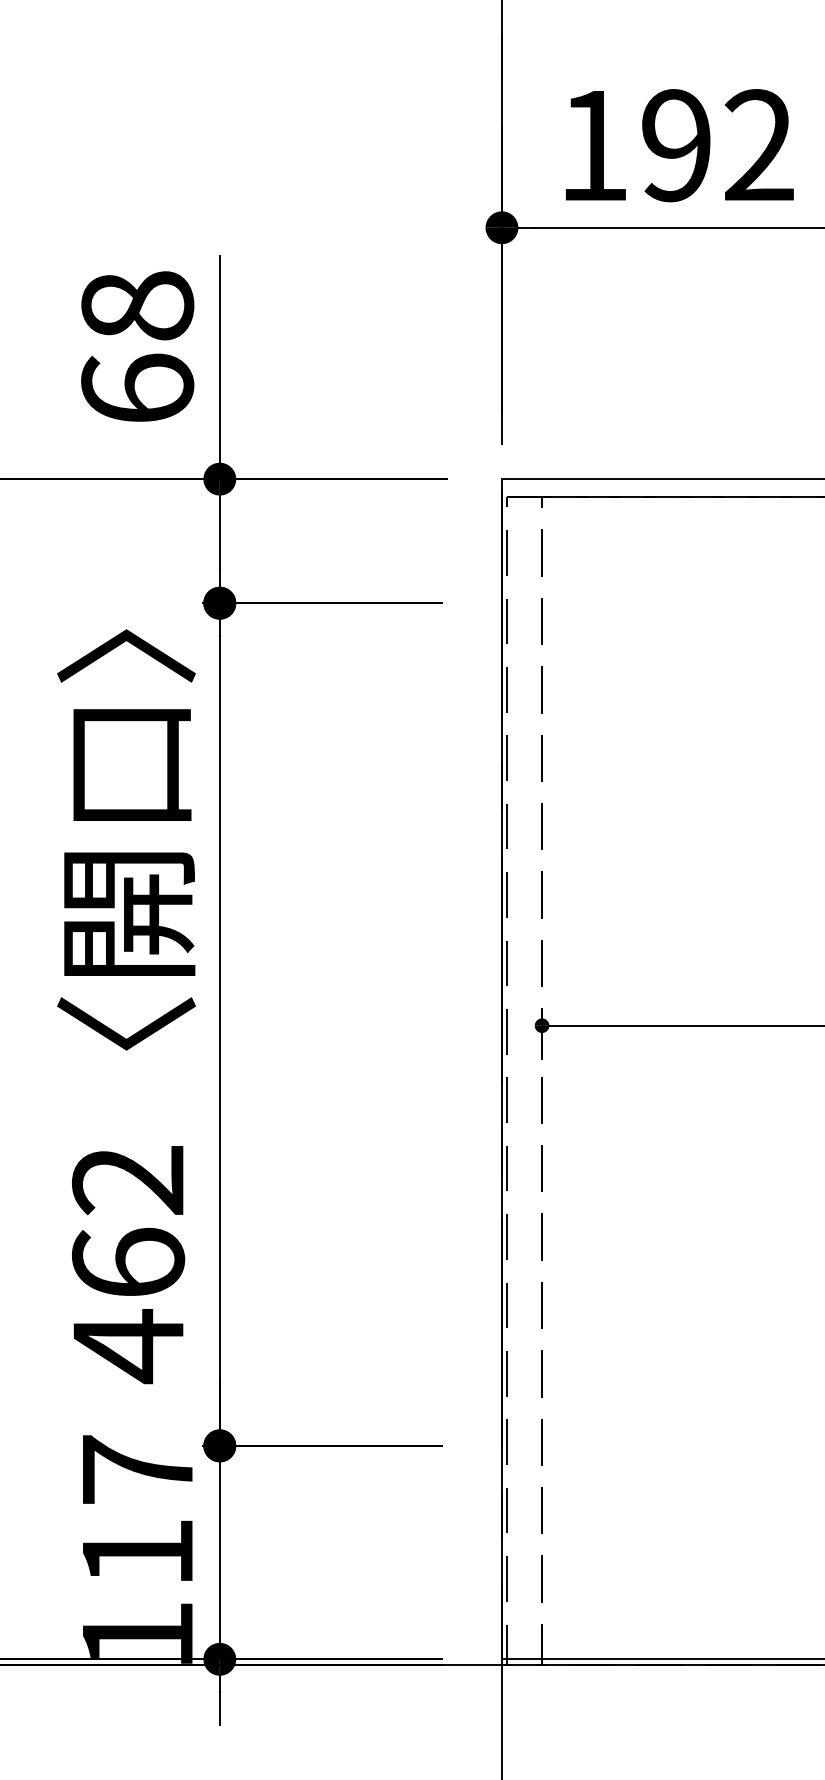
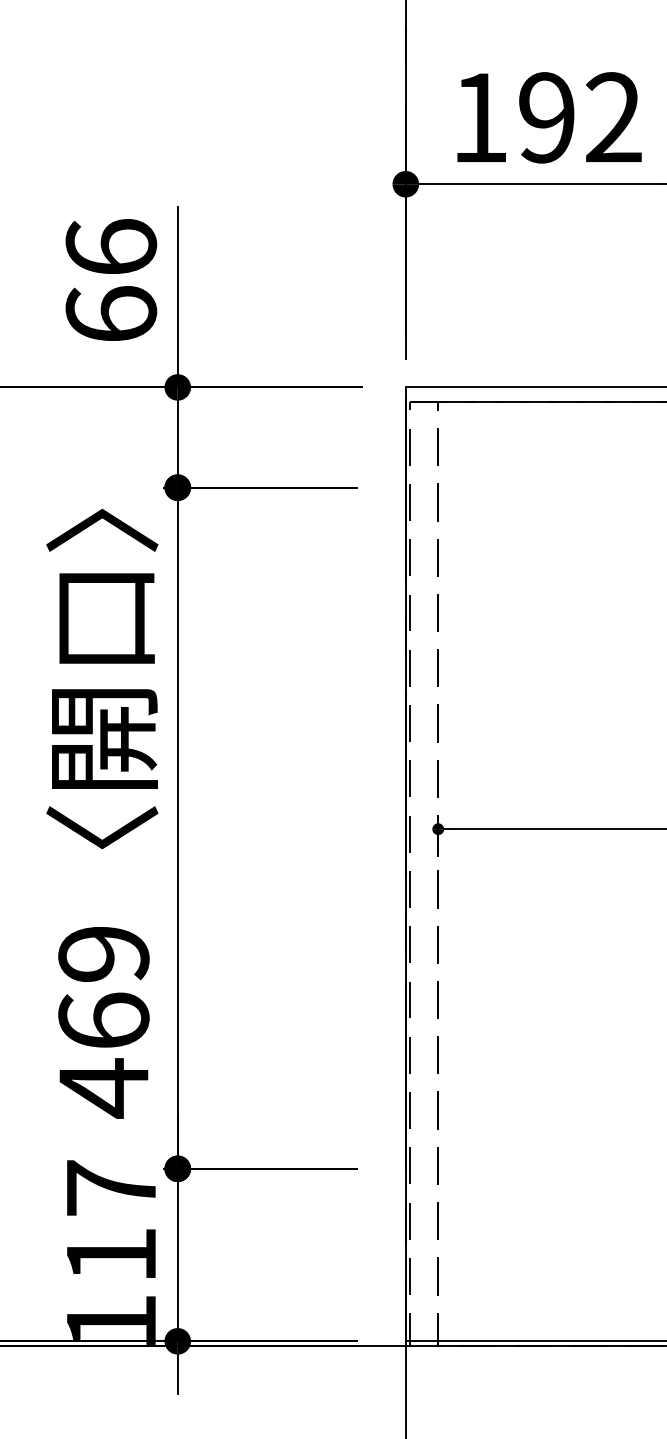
text: (137, 305) -> (111, 247), 68 -> 66
text: (128, 1180) -> (103, 954), 462 -> 469

